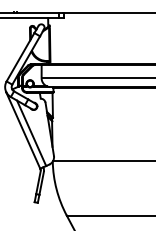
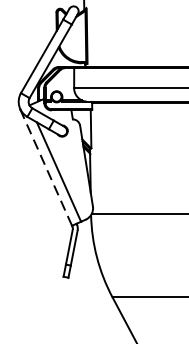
line: (23, 130) -> (46, 167), solid -> dashed

